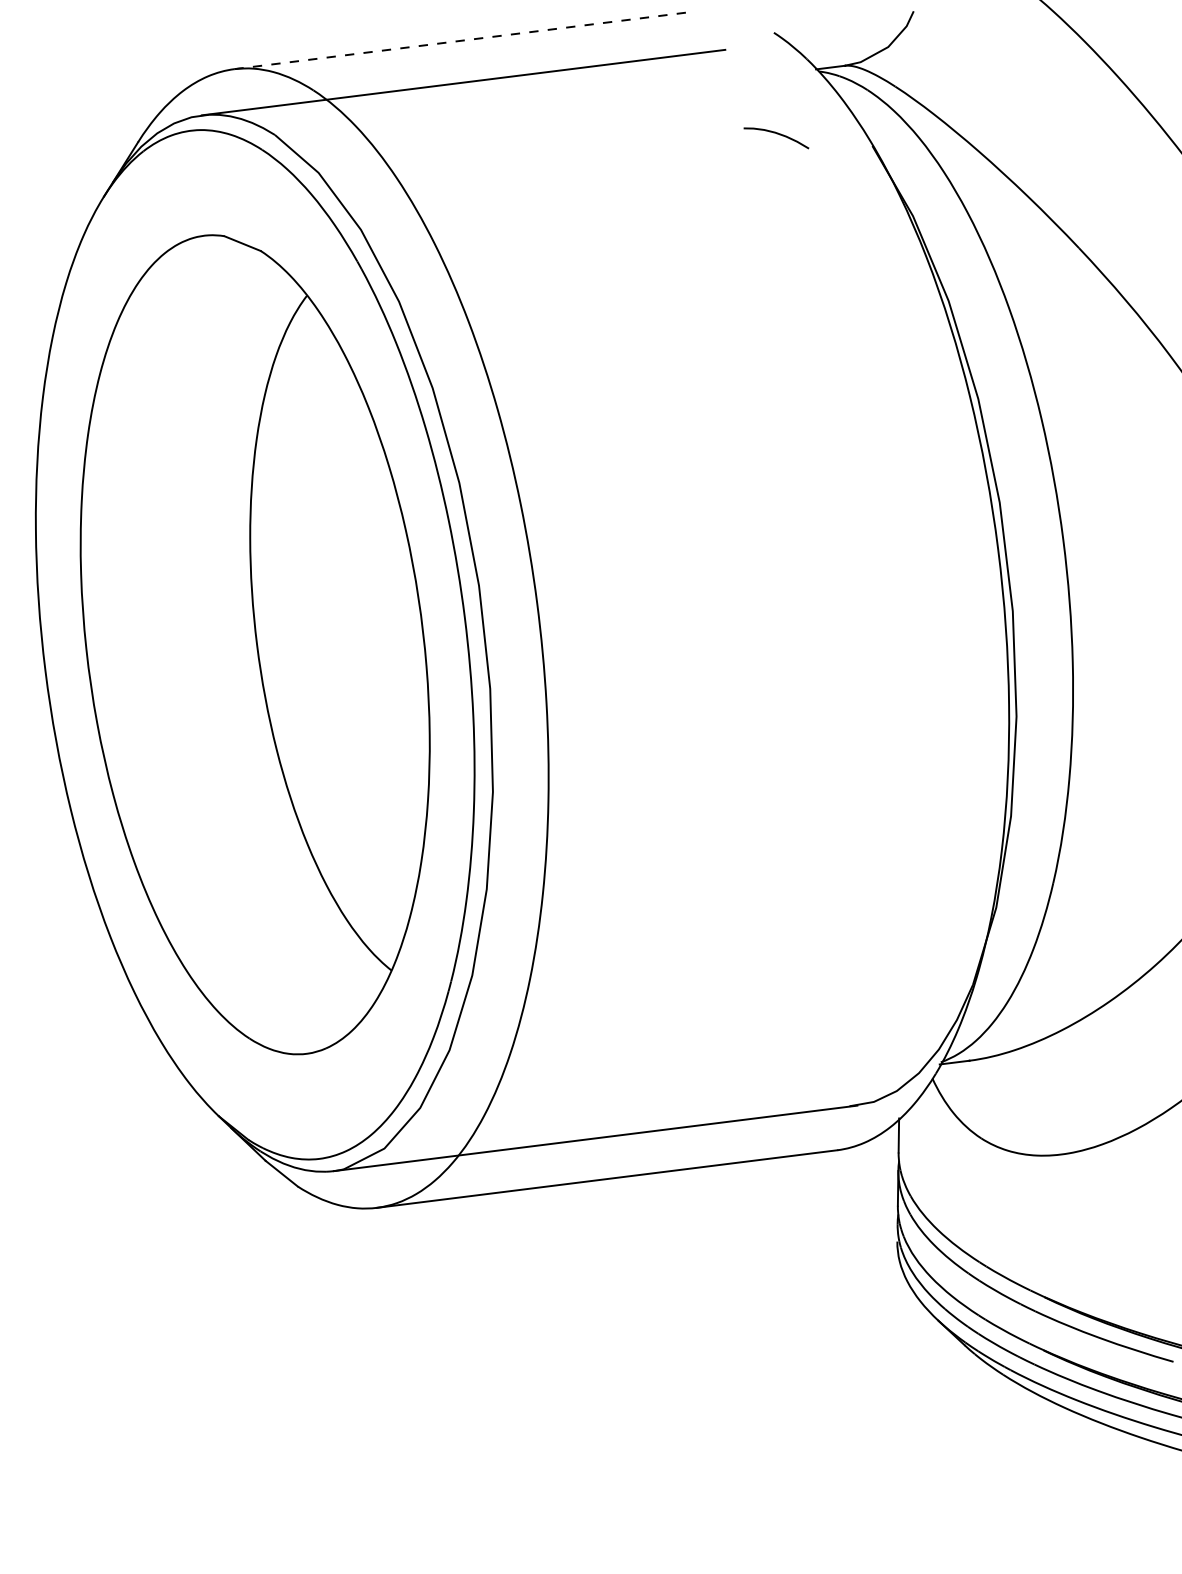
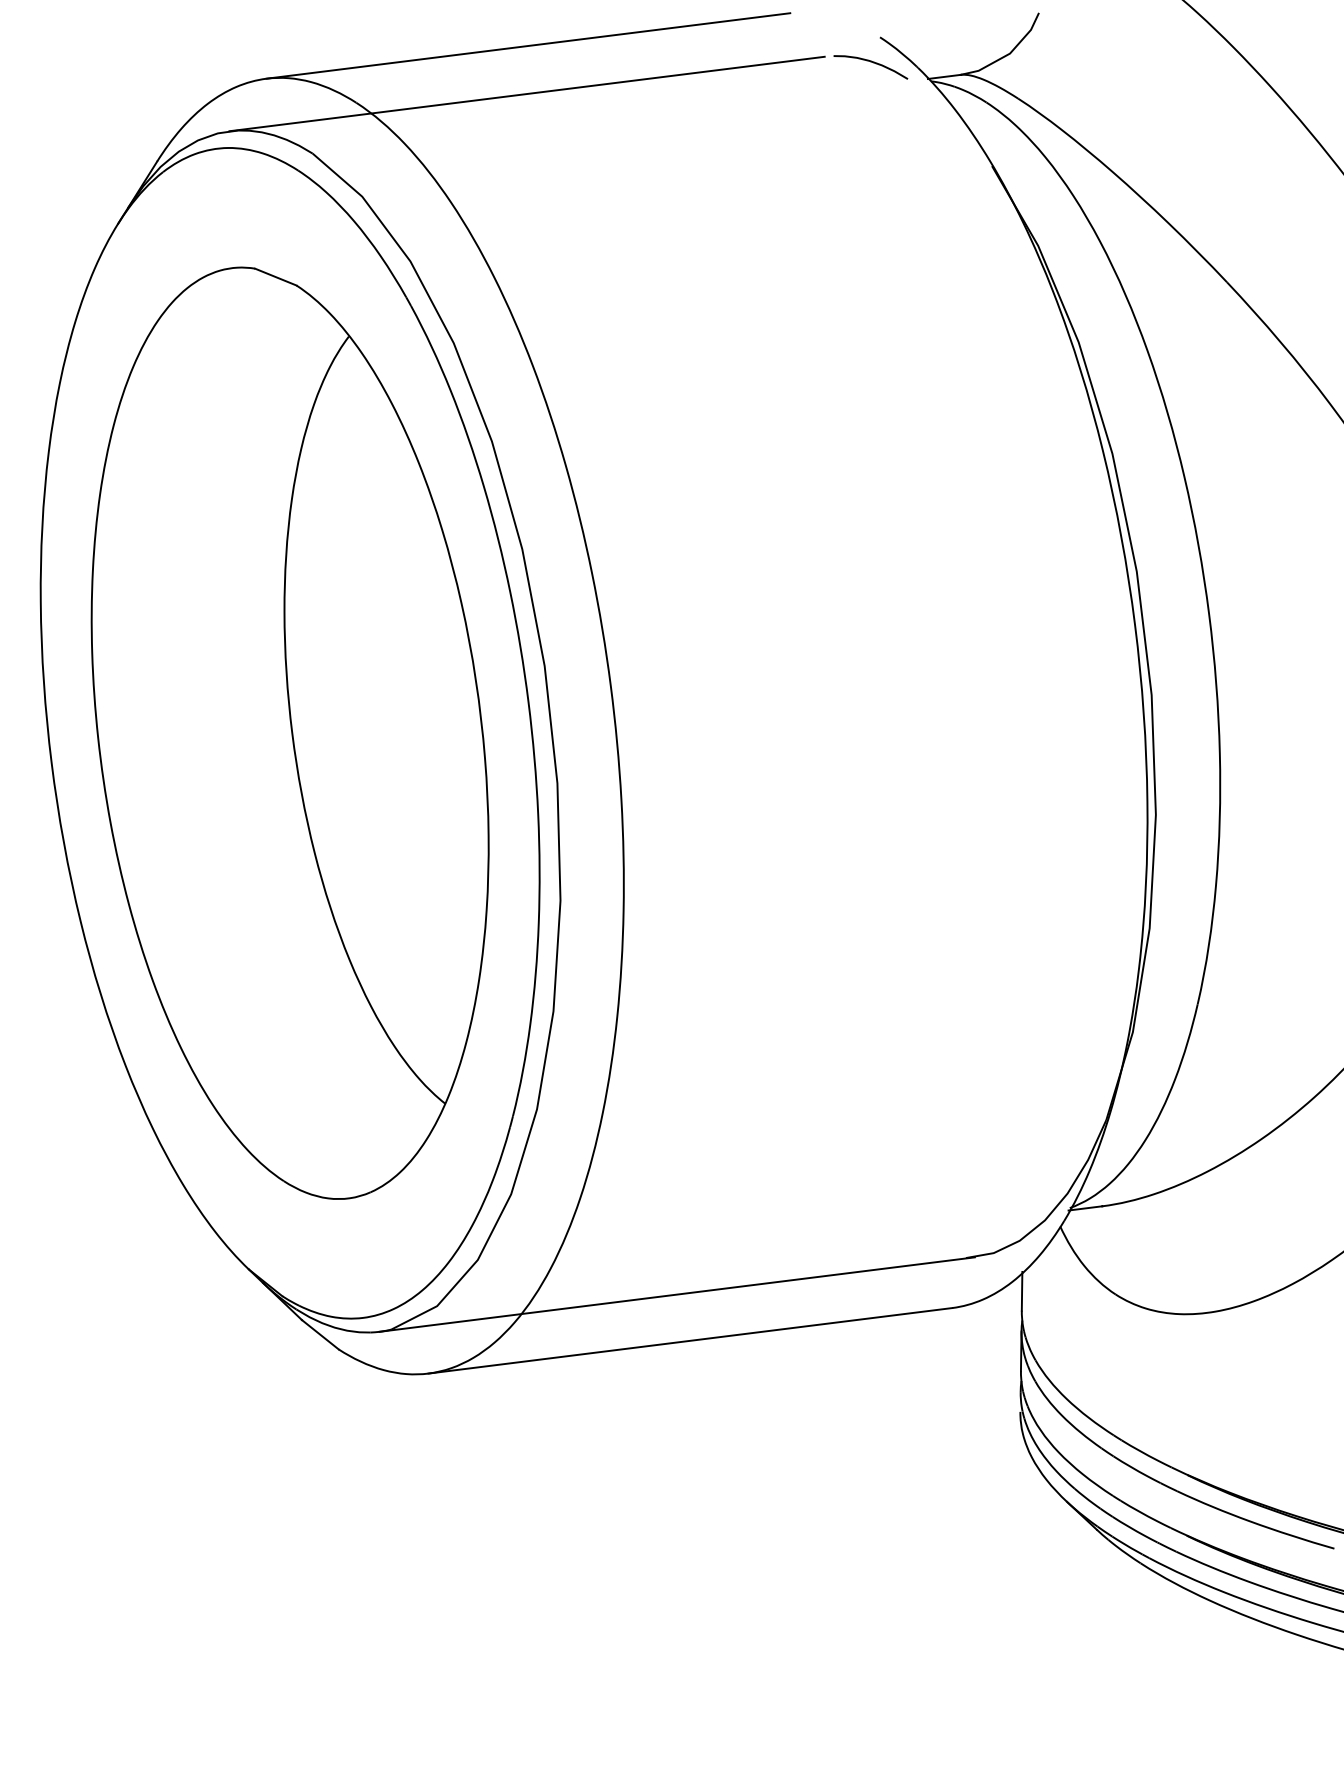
line: (464, 39) -> (528, 45), dashed -> solid
curve: (776, 134) -> (870, 62), moved

